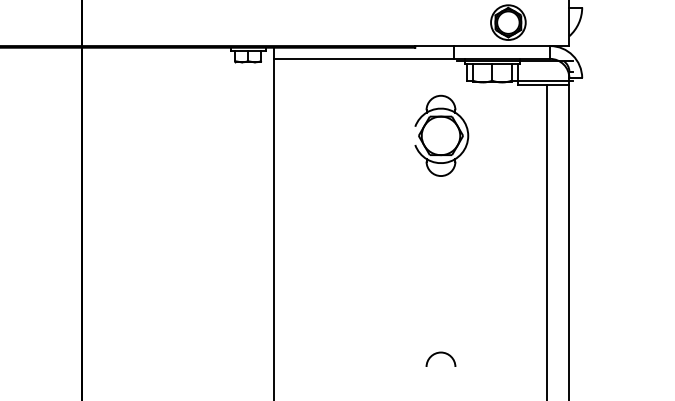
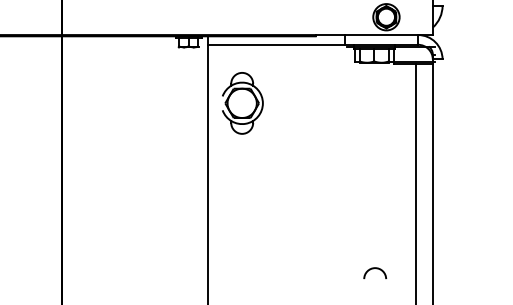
part: (441, 136) -> (242, 103), moved
arc: (442, 354) -> (376, 269), moved

